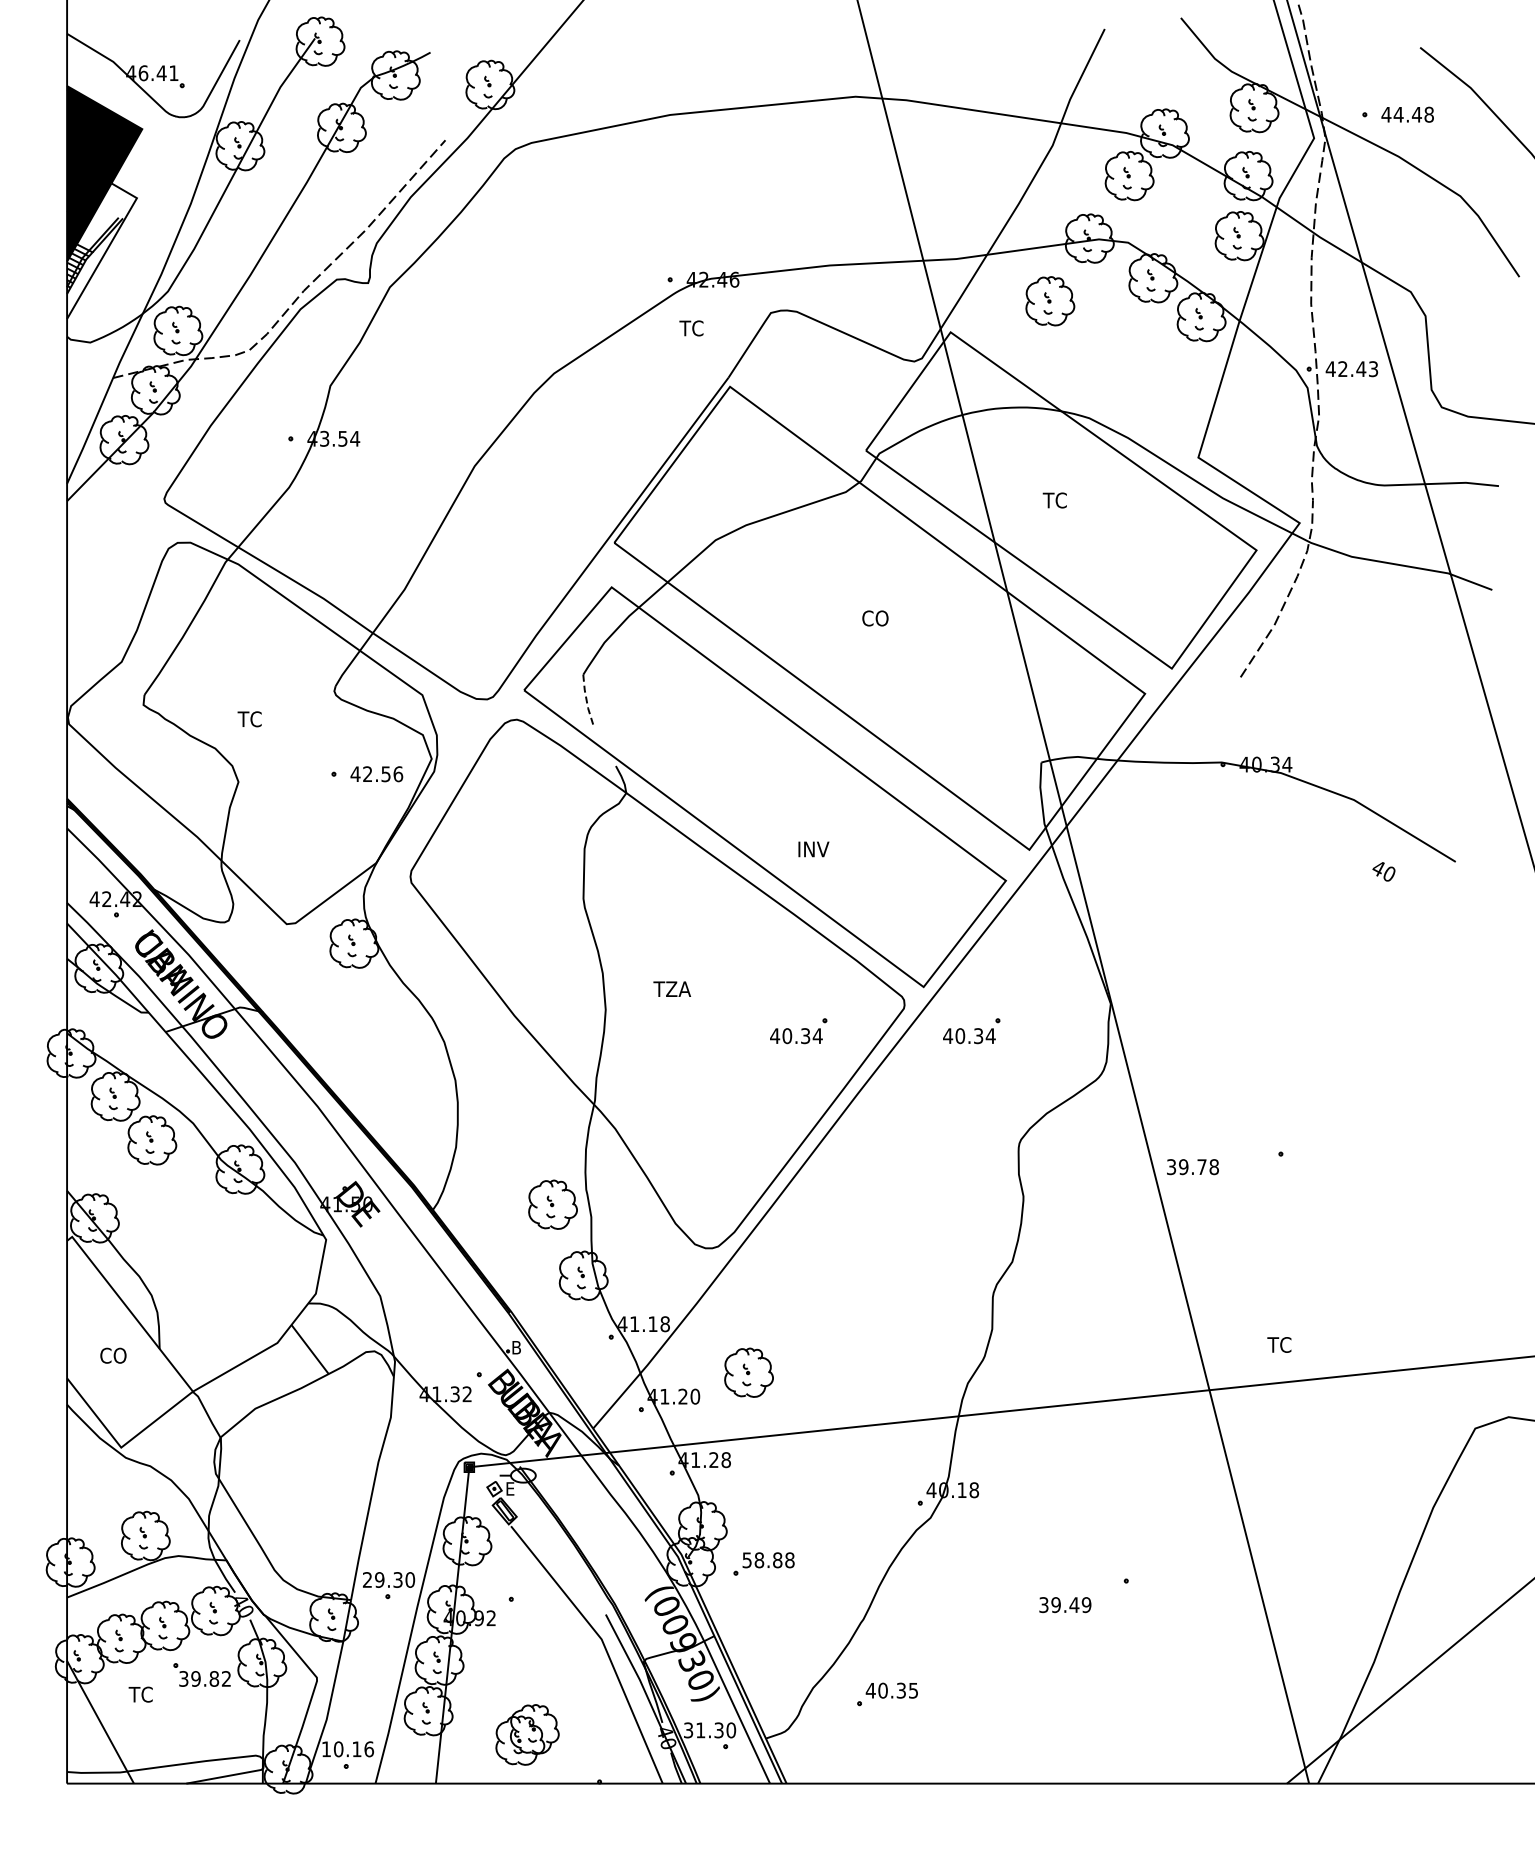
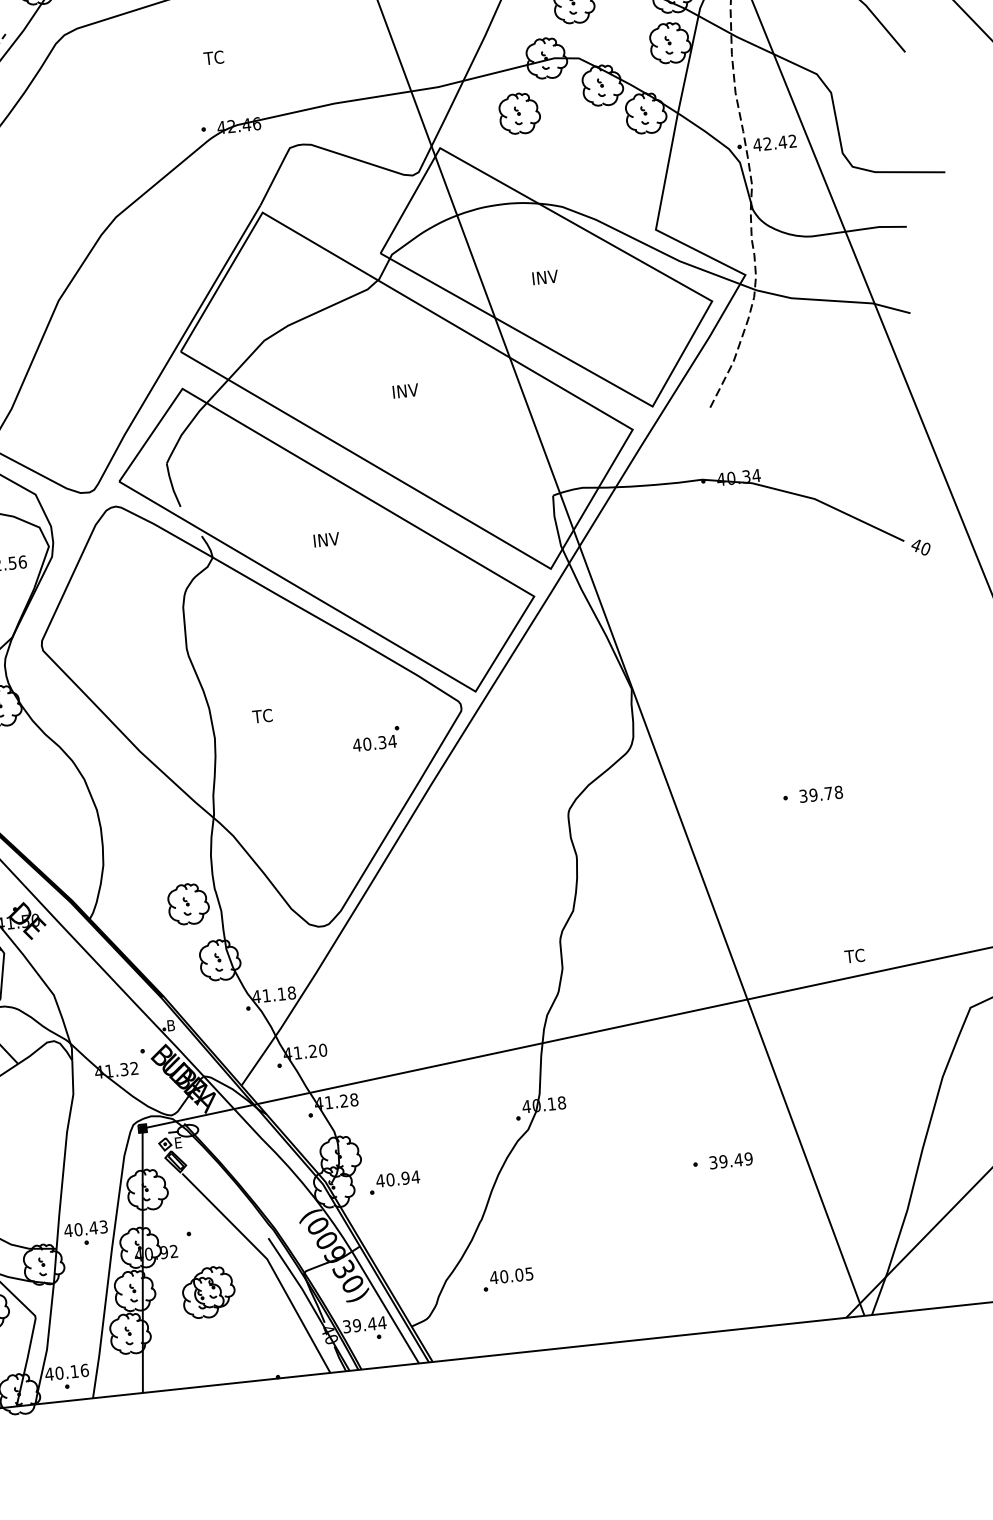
text: (691, 328) -> (213, 57), moved
text: (1373, 369) -> (792, 141), 42.43 -> 42.42
text: (1058, 500) -> (544, 277), TC -> INV
text: (877, 618) -> (404, 391), CO -> INV
line: (587, 702) -> (172, 486), dashed -> solid
text: (813, 849) -> (326, 539), moved
text: (1383, 871) -> (920, 547), moved
text: (678, 989) -> (273, 715), TZA -> TC
part: (971, 1031) -> (519, 724), removed
text: (1192, 1167) -> (820, 794), moved
text: (1279, 1344) -> (854, 955), moved
part: (748, 1372) -> (364, 1025), removed
text: (768, 1560) -> (398, 1179), 58.88 -> 40.94
text: (388, 1579) -> (85, 1228), 29.30 -> 40.43
text: (1065, 1605) -> (731, 1161), moved
text: (901, 1690) -> (519, 1274), 40.35 -> 40.05
text: (716, 1730) -> (370, 1324), 31.30 -> 39.44
part: (527, 1734) -> (208, 1292), moved
text: (326, 1749) -> (49, 1374), 10.16 -> 40.16

